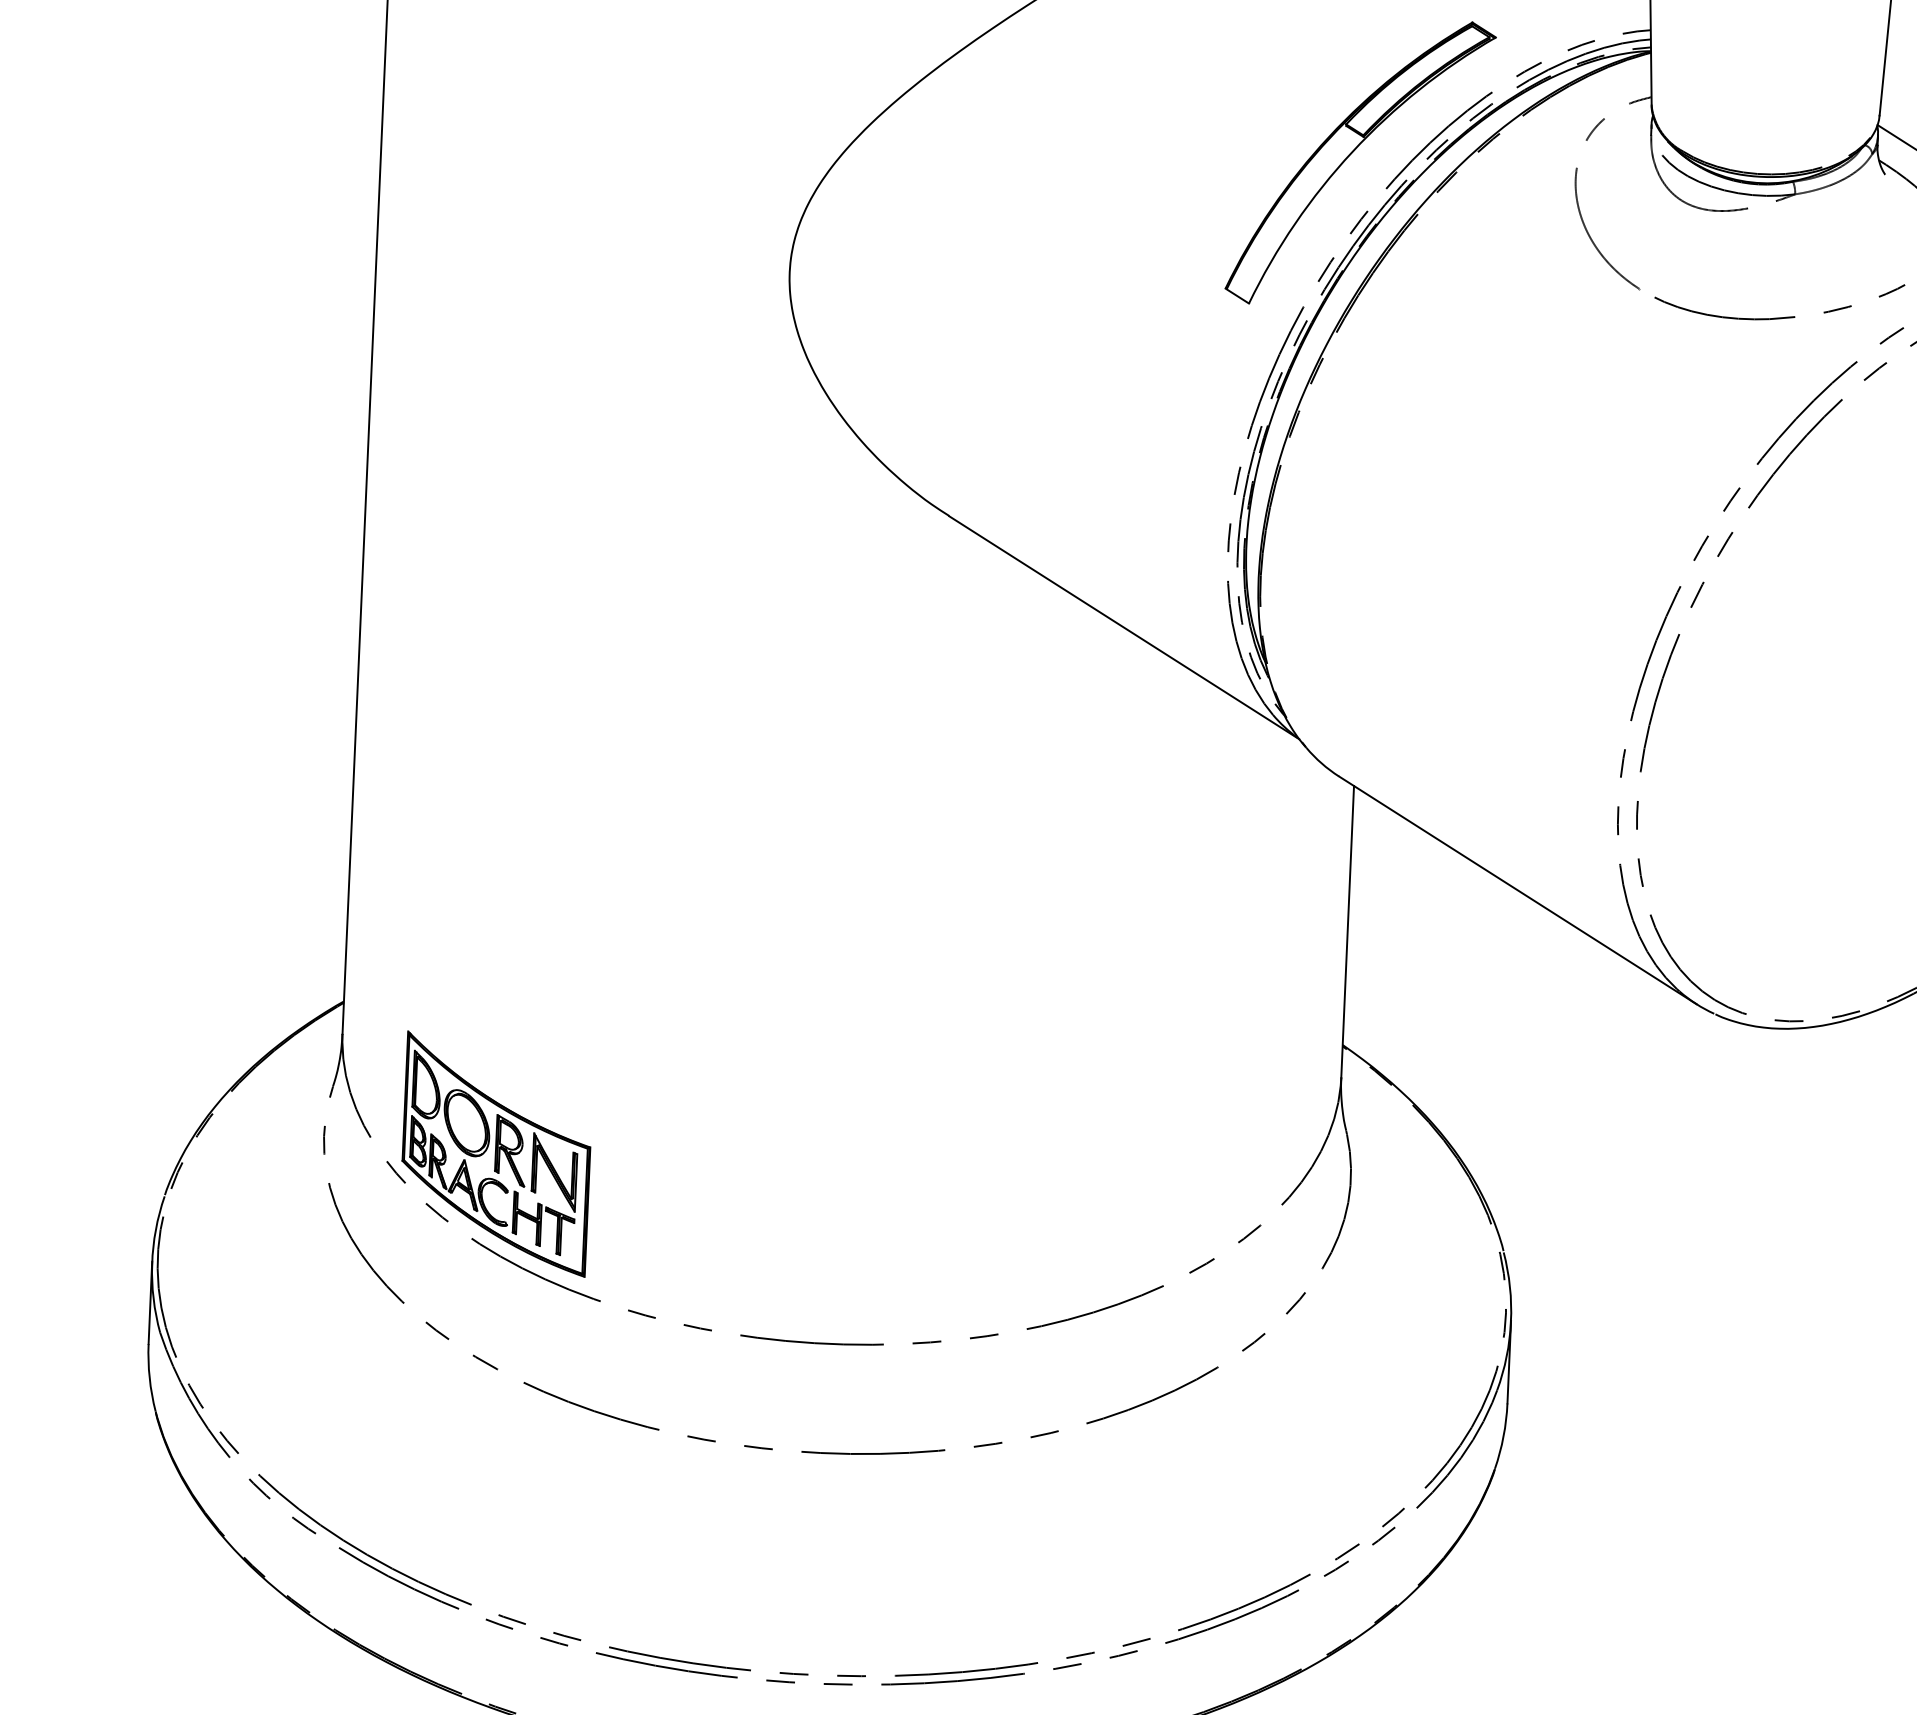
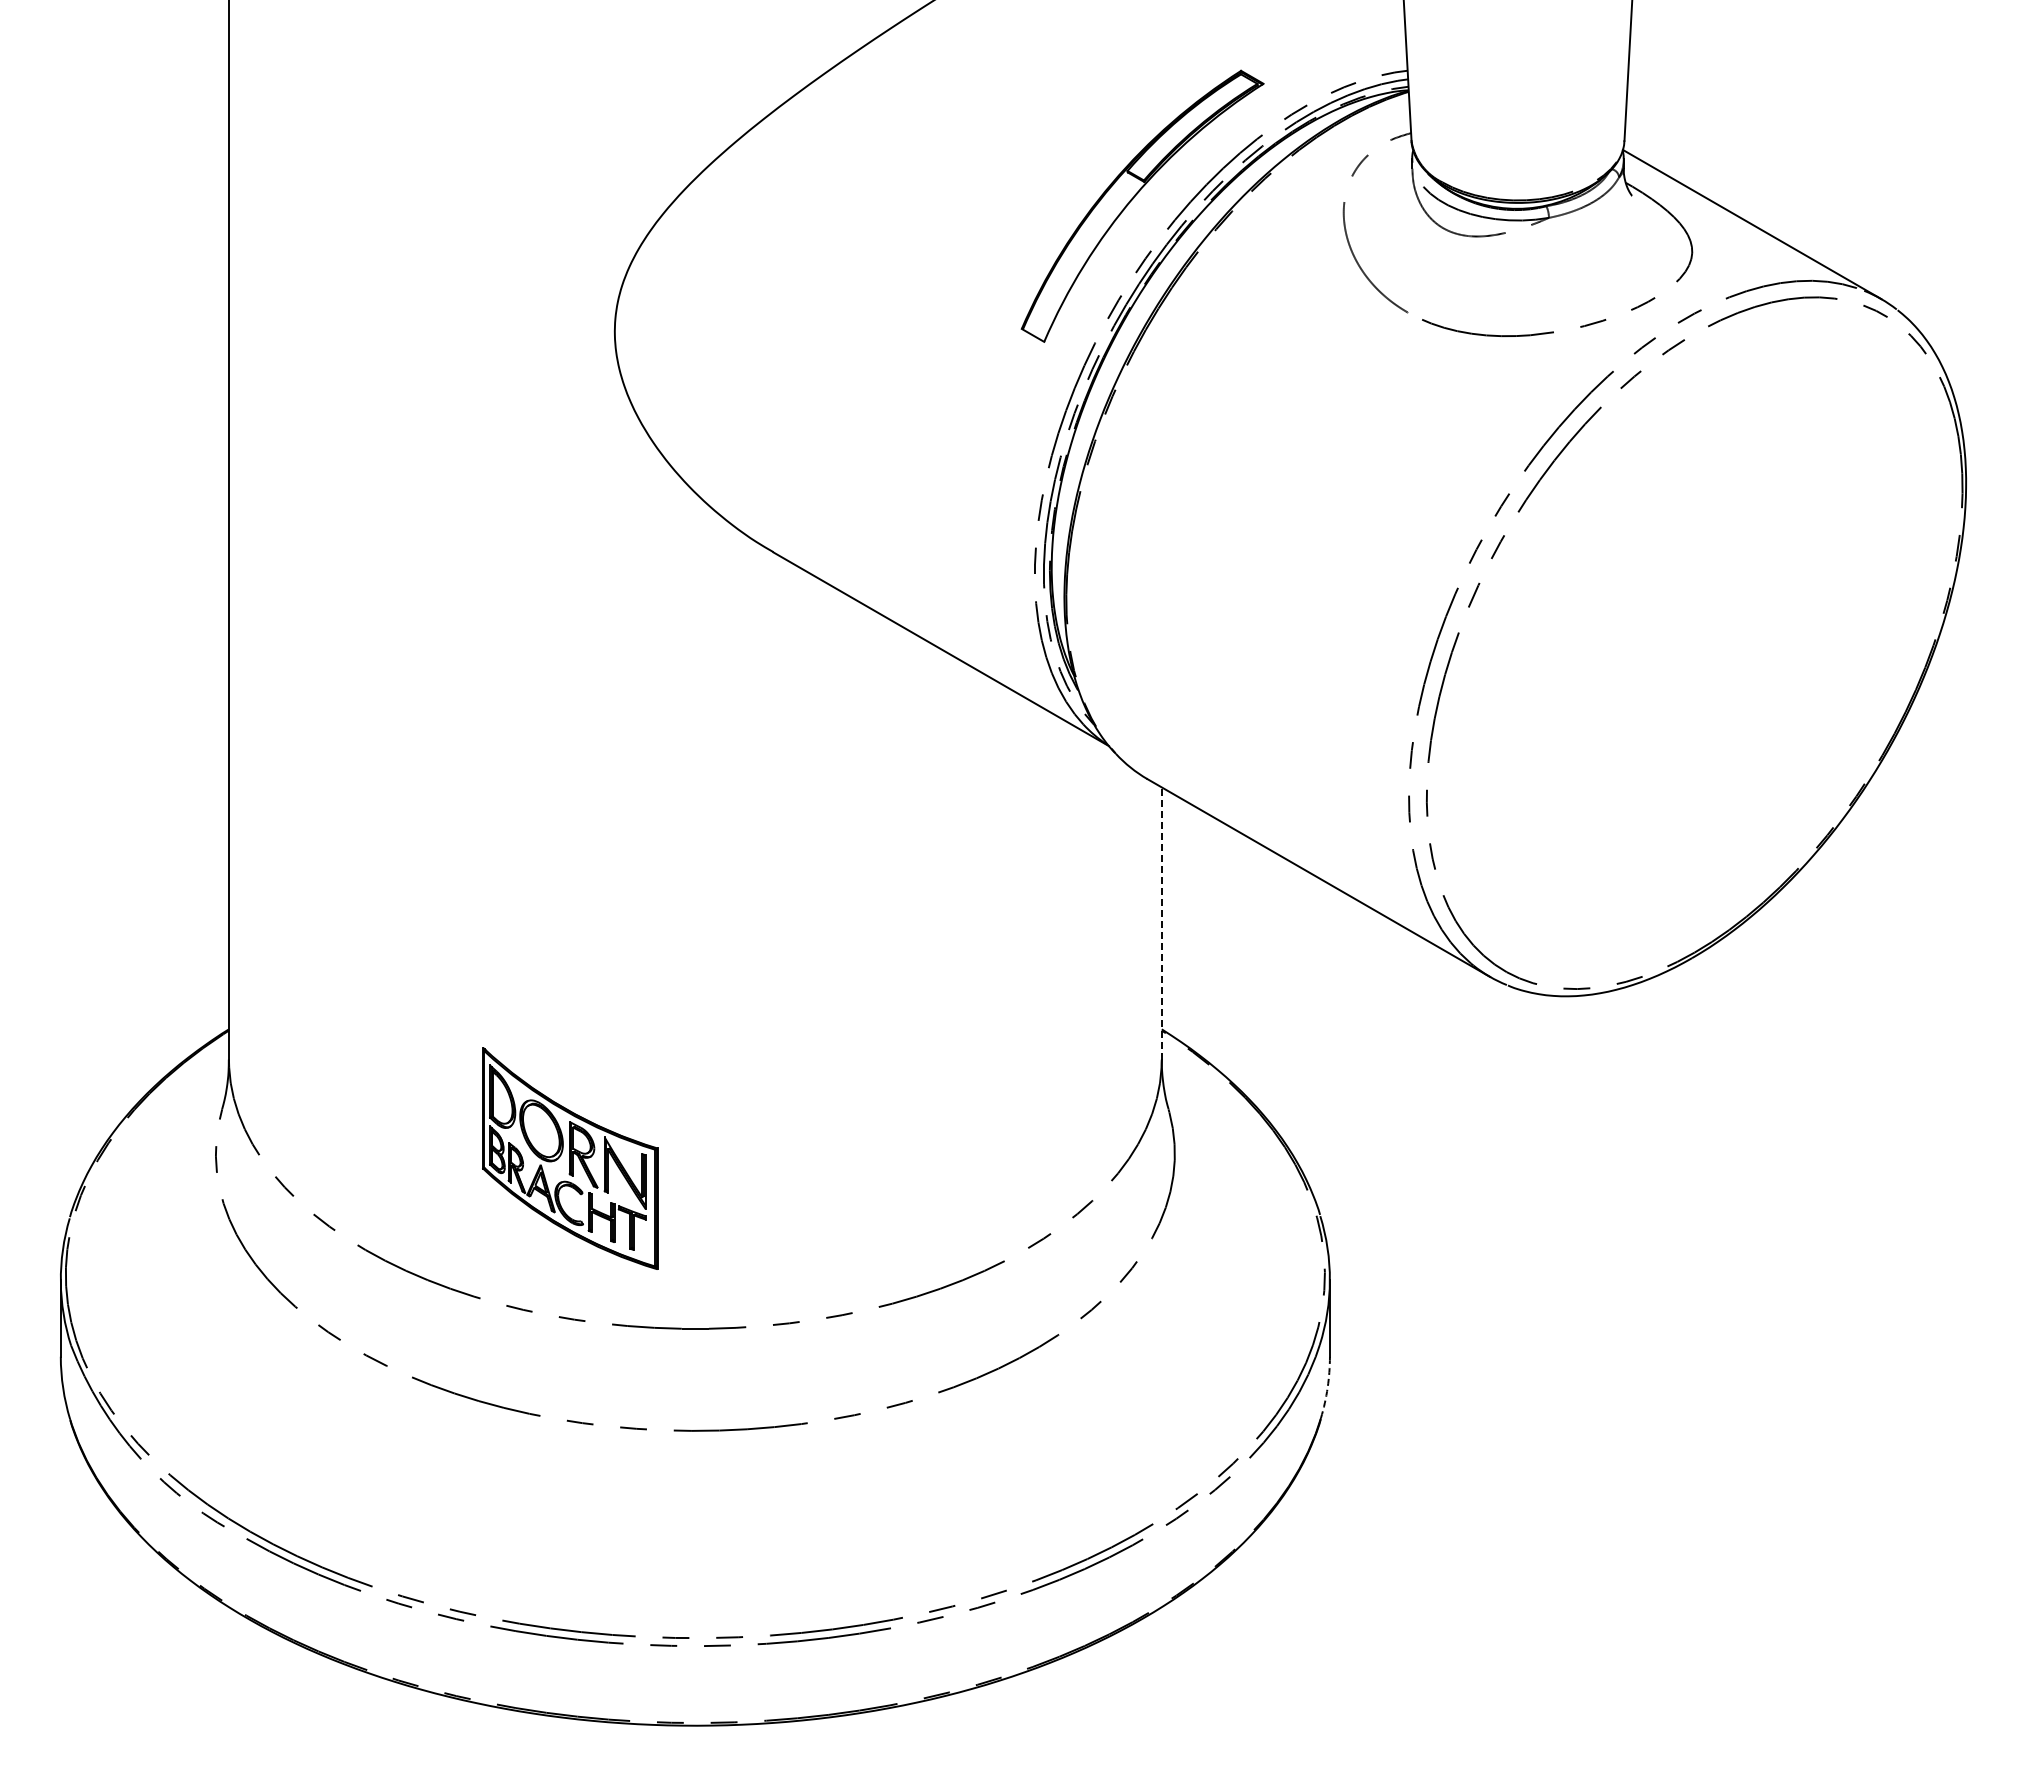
line: (1347, 931) -> (1161, 923), solid -> dashed
part: (496, 1154) -> (570, 1158), moved
arc: (1503, 1436) -> (1327, 1387), solid -> dashed

